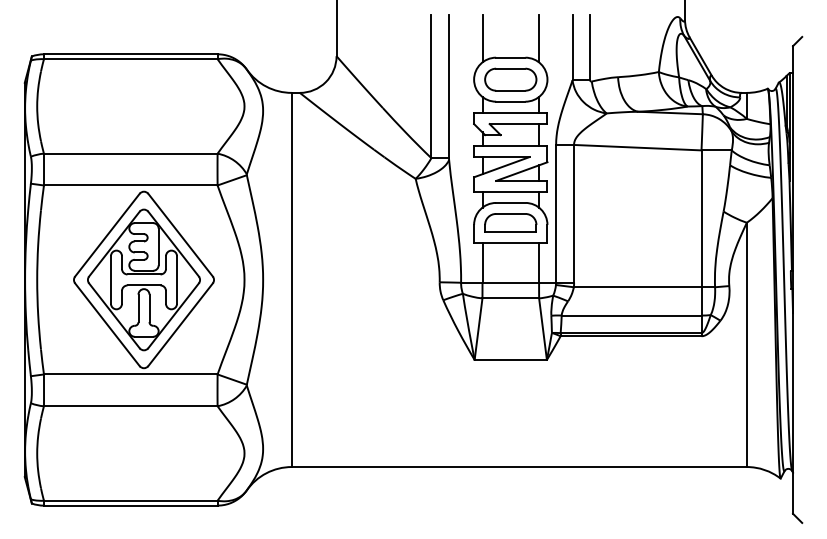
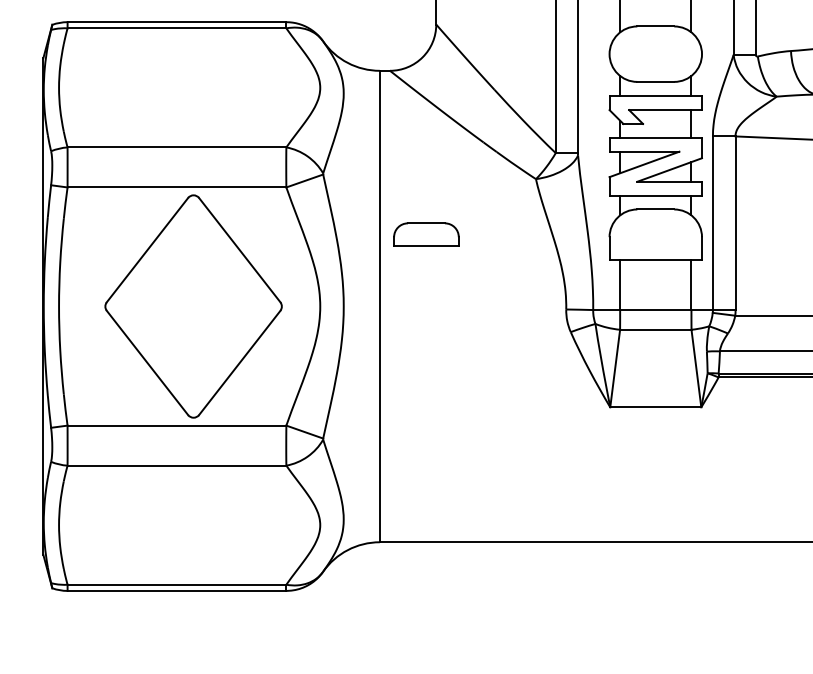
part: (510, 79) -> (655, 53), removed
part: (510, 222) -> (426, 234), moved
part: (143, 279) -> (192, 305), removed

